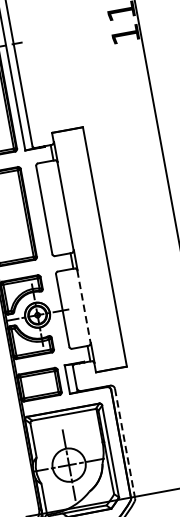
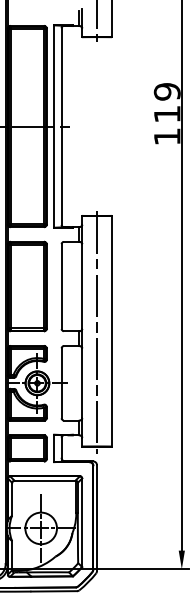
line: (90, 251) -> (97, 332), added
line: (84, 306) -> (82, 383), dashed -> solid
line: (125, 444) -> (97, 518), dashed -> solid

